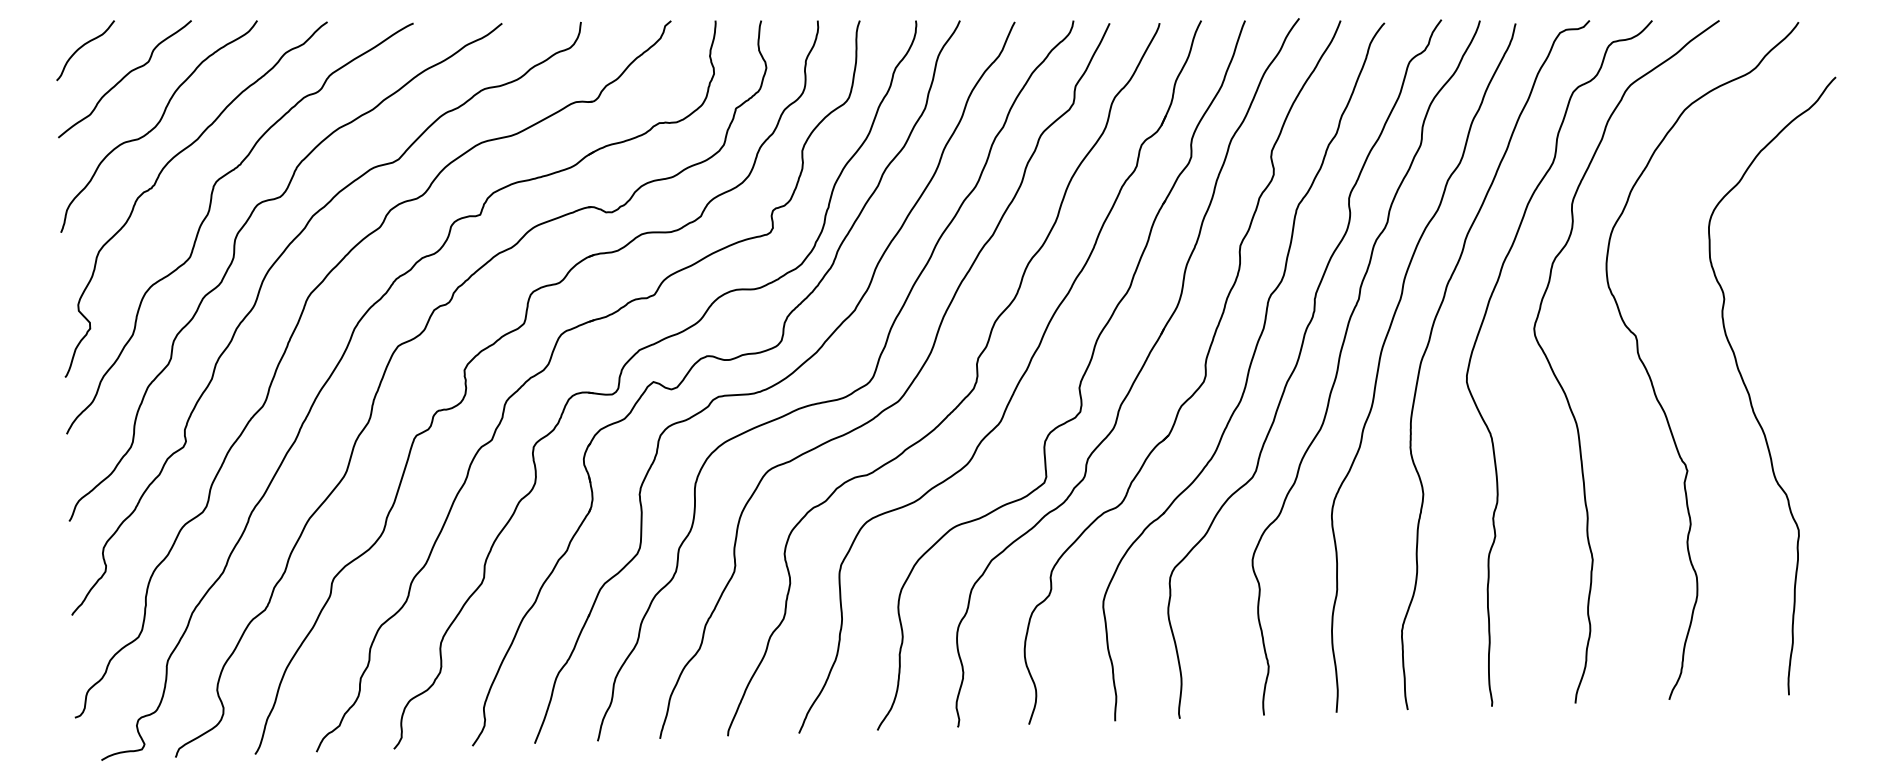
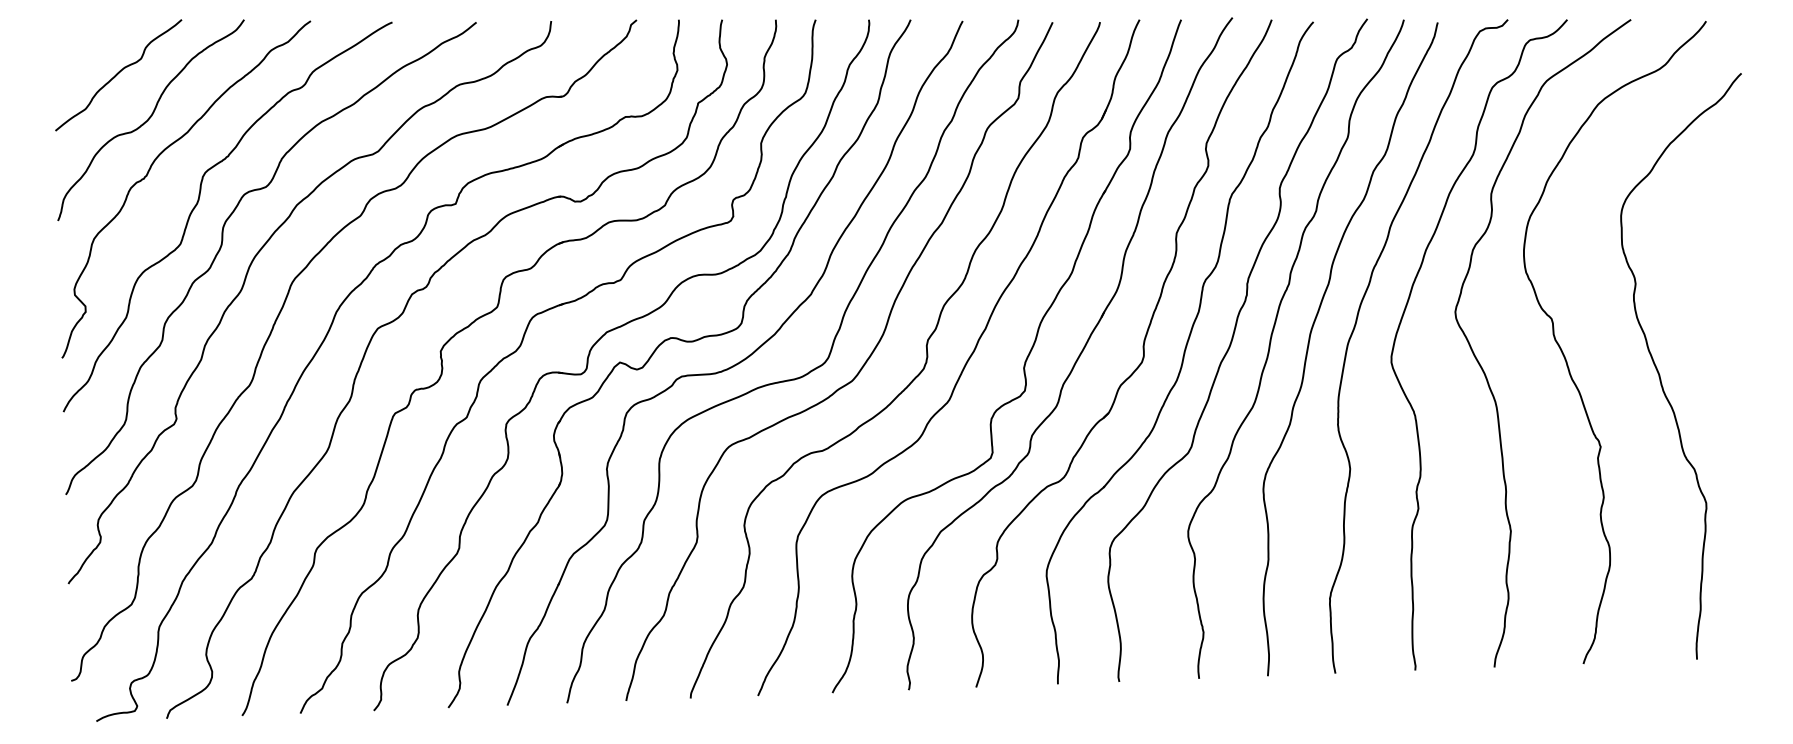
curve: (82, 47) -> (78, 45), removed

